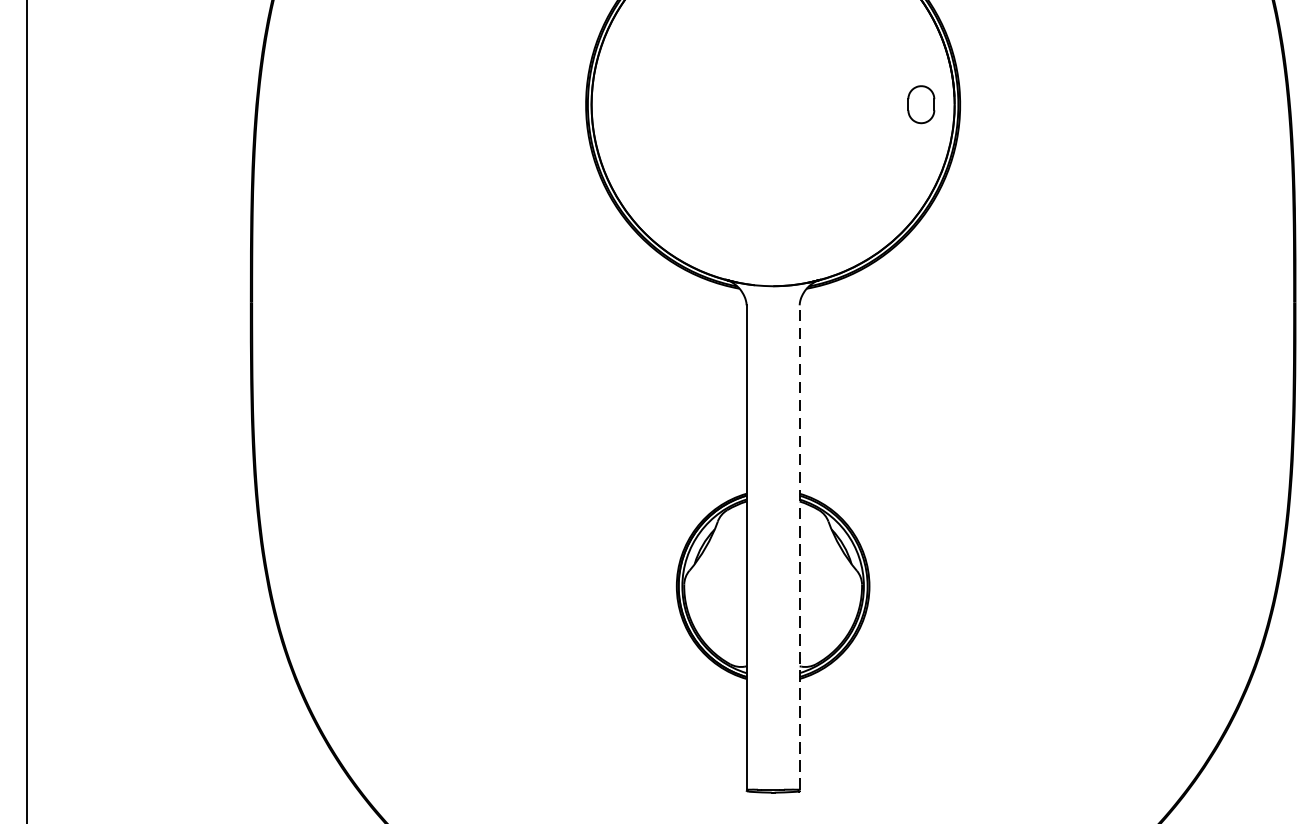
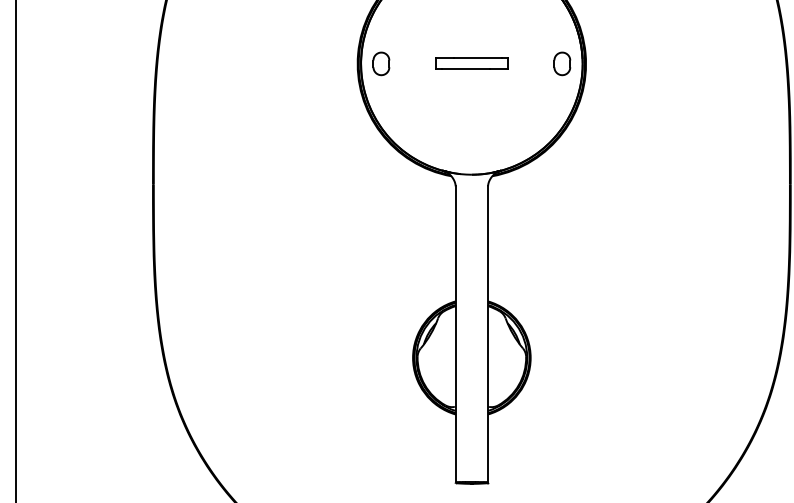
part: (625, 104) -> (381, 63), added
part: (772, 104) -> (471, 63), added
line: (800, 547) -> (488, 334), dashed -> solid

